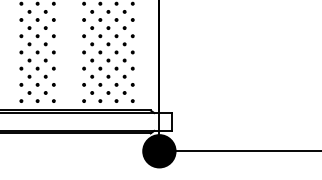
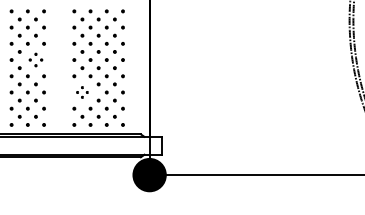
part: (45, 35) -> (35, 59), size x0.7
part: (92, 68) -> (82, 92), size x0.6

